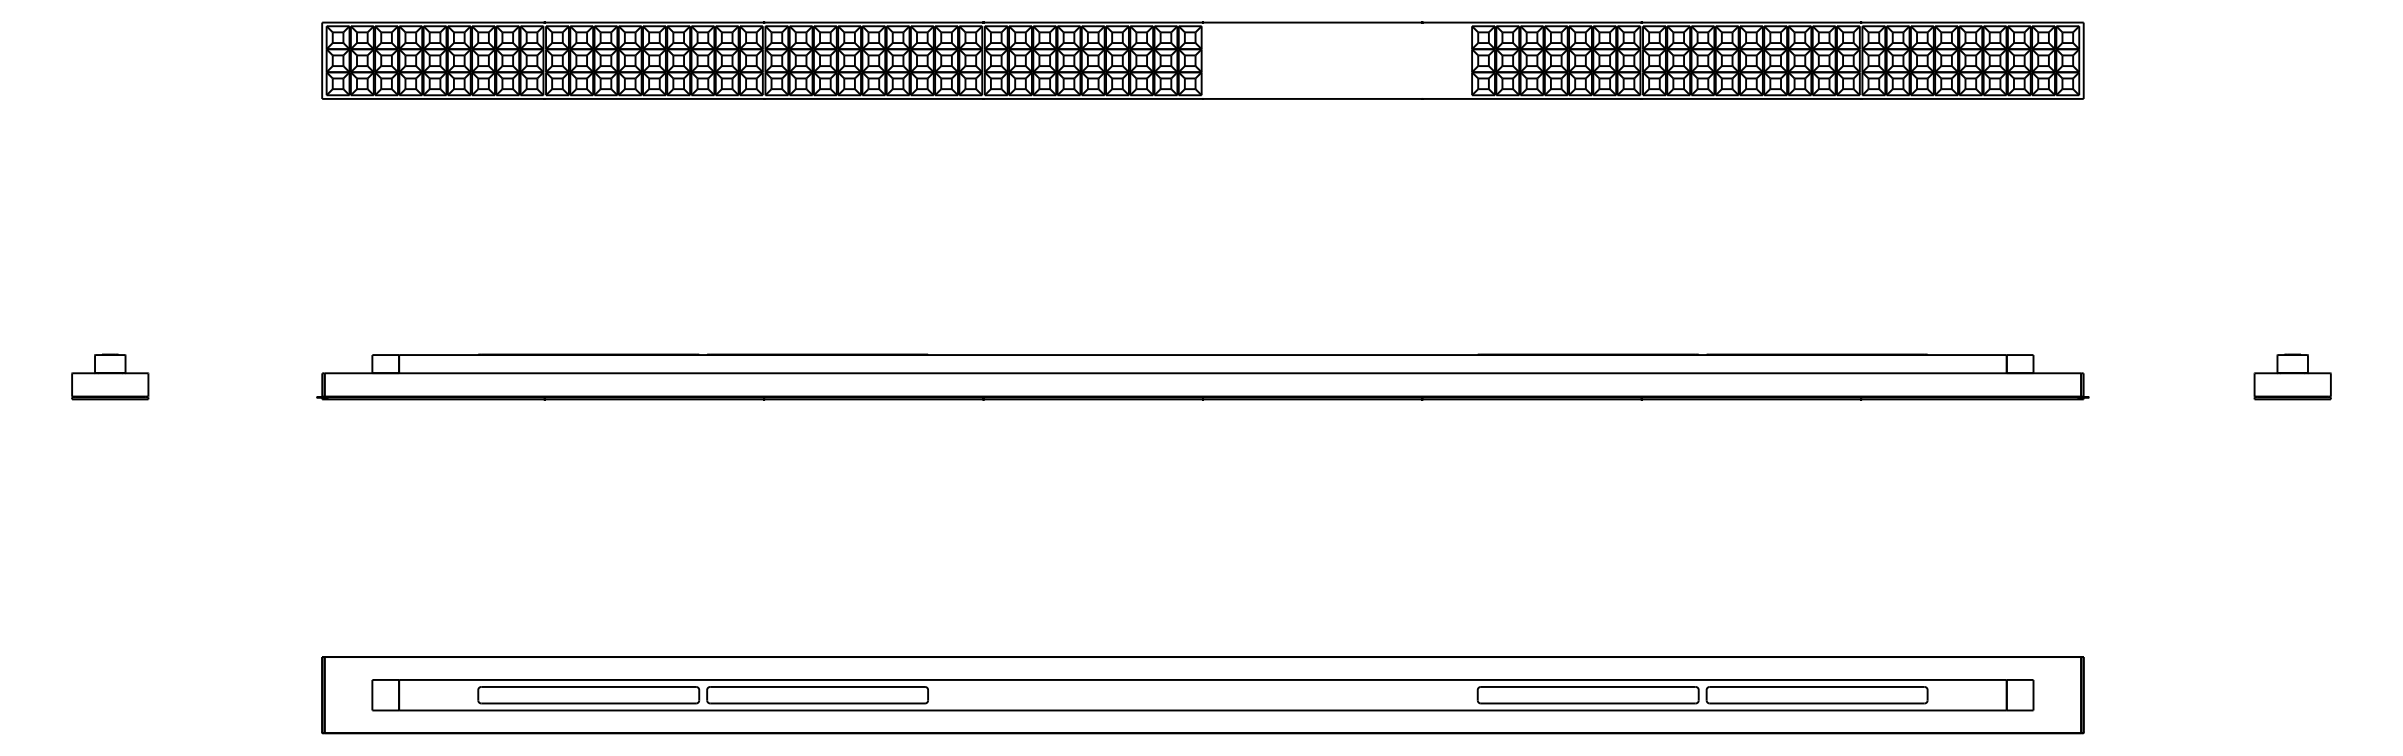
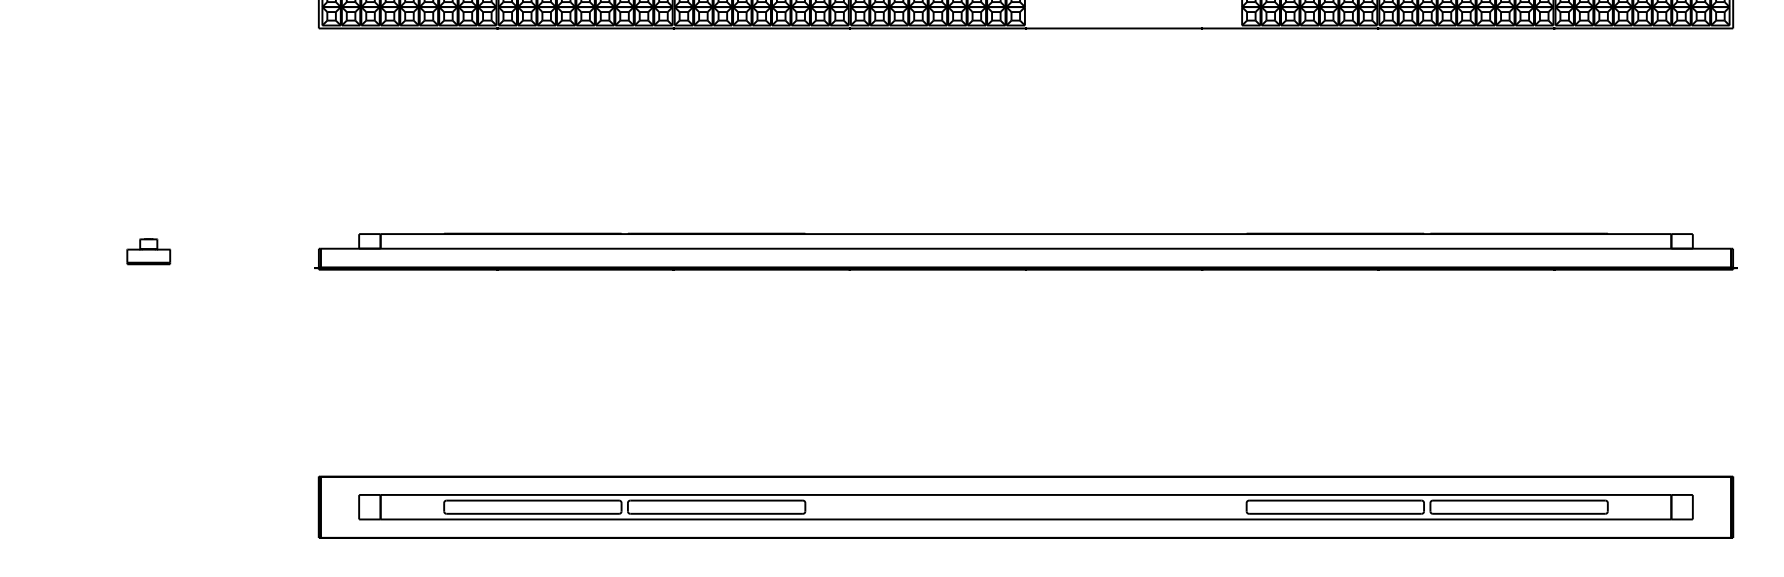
part: (110, 376) -> (148, 251), size x0.7

